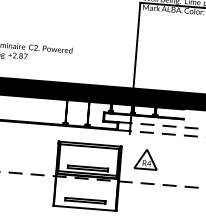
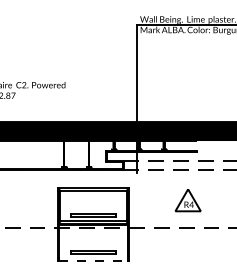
part: (145, 159) -> (187, 200), moved
line: (84, 208) -> (93, 260), solid -> dashed

